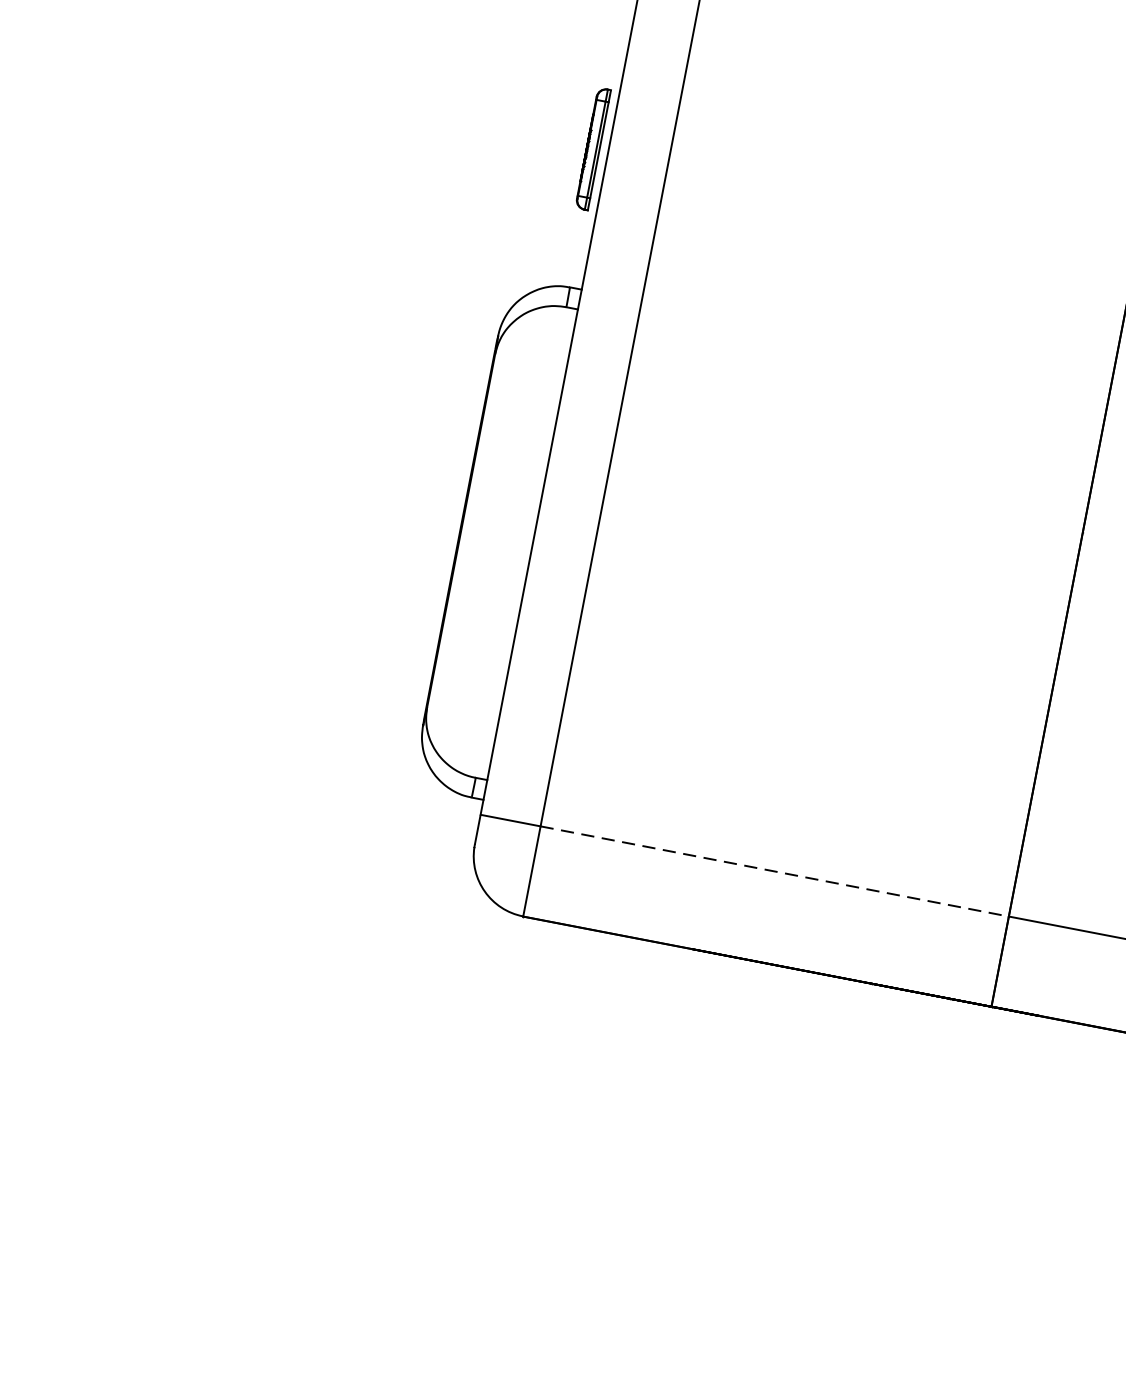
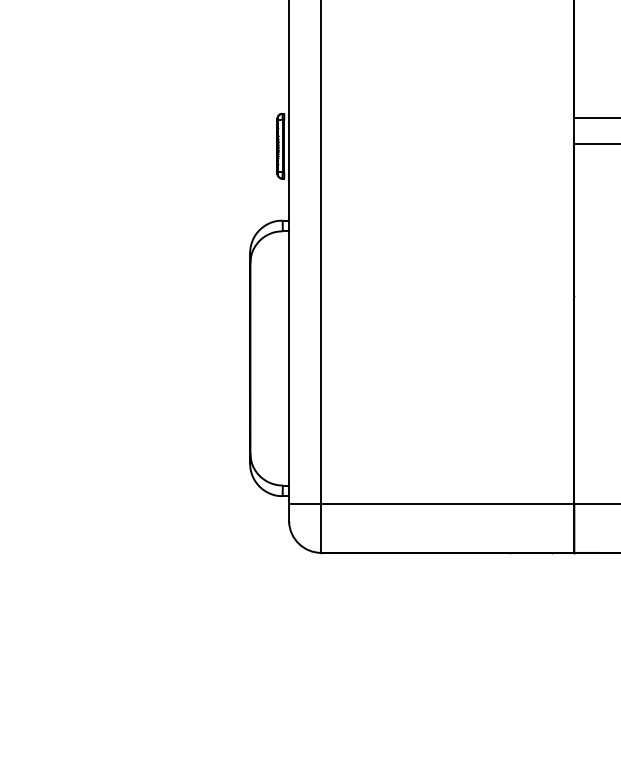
line: (775, 872) -> (448, 504), dashed -> solid

